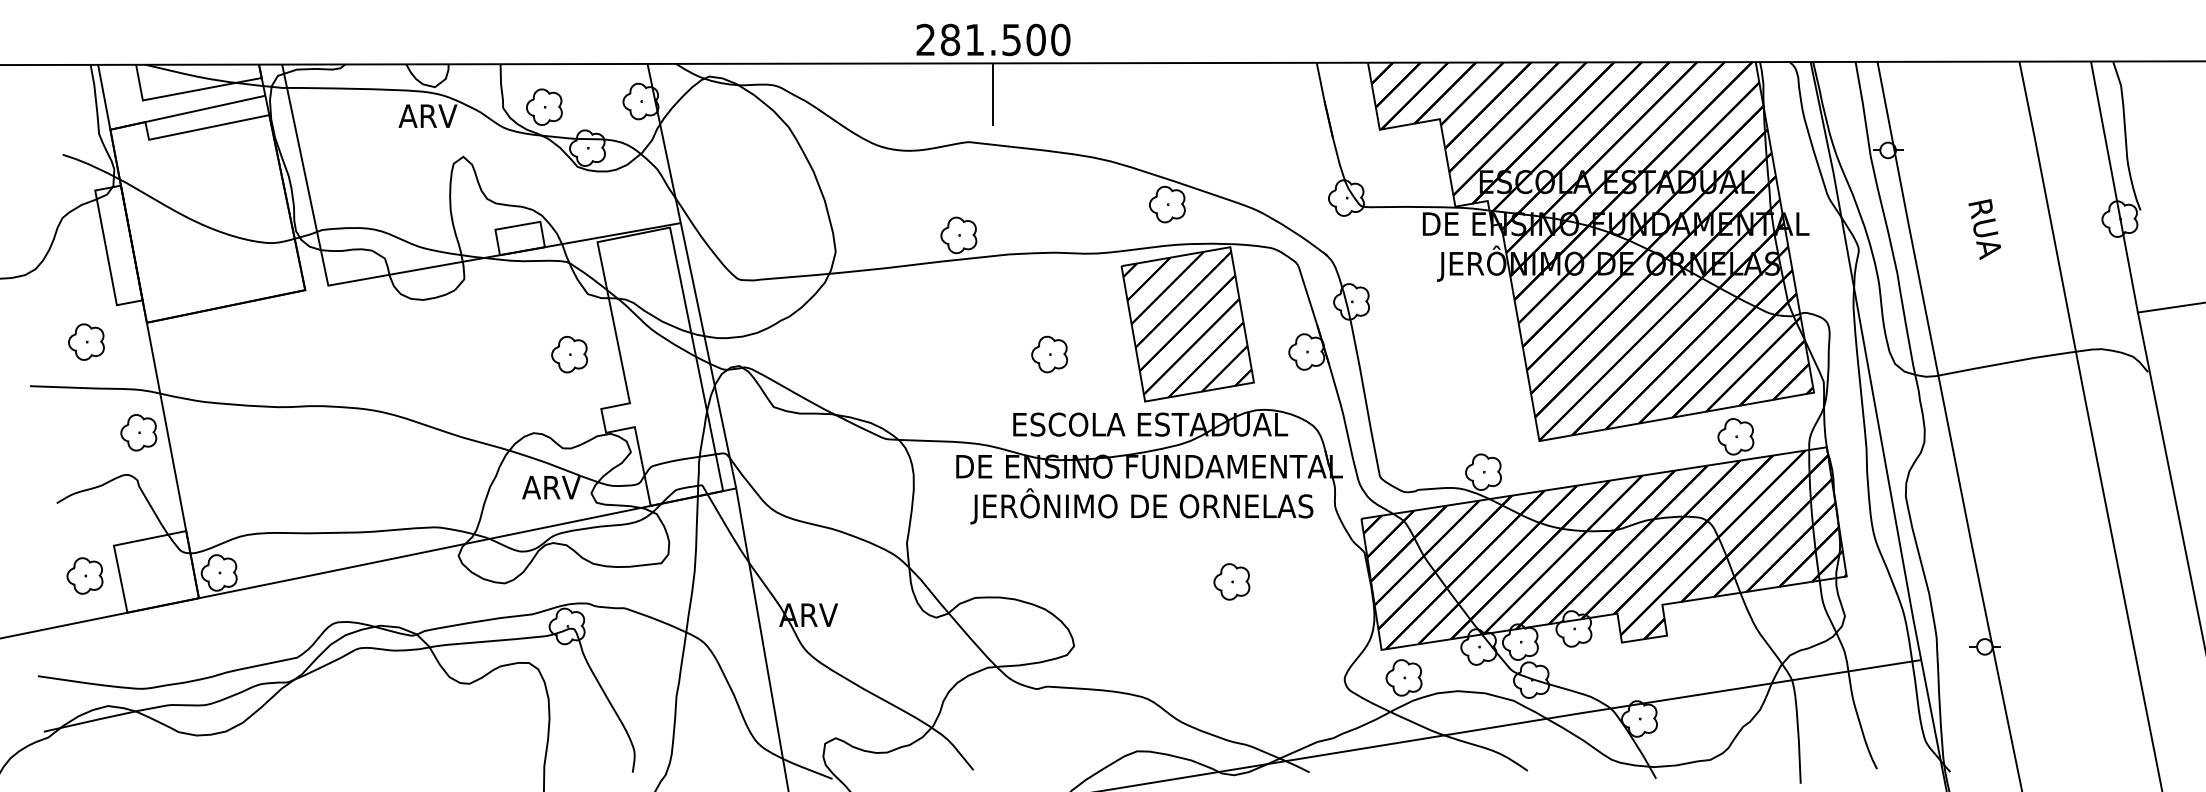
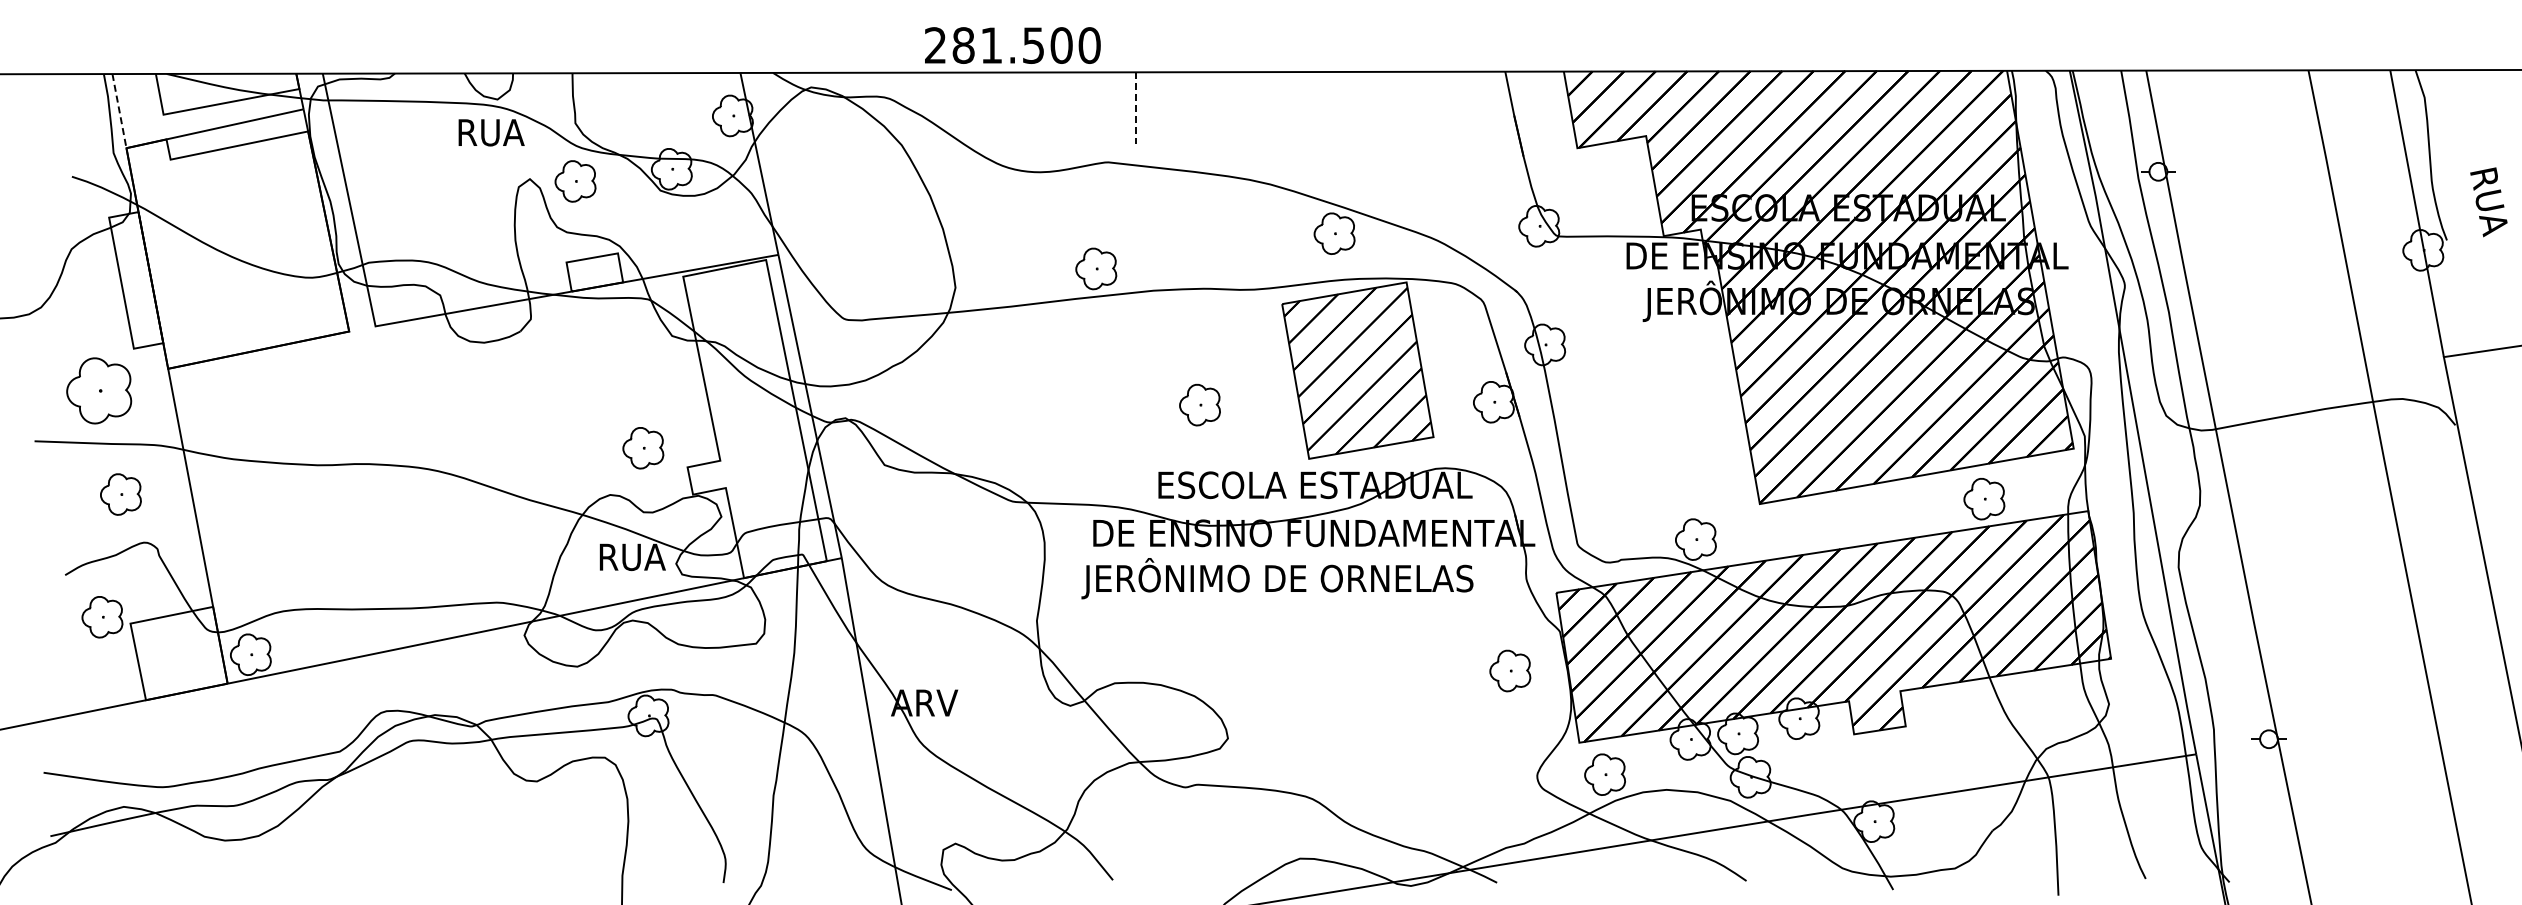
text: (993, 39) -> (1012, 45), moved
line: (993, 95) -> (1135, 108), solid -> dashed
line: (104, 97) -> (119, 111), solid -> dashed
part: (544, 107) -> (575, 181), moved
text: (428, 116) -> (489, 132), ARV -> RUA
text: (1984, 229) -> (2488, 202), moved
part: (85, 341) -> (98, 390), size x1.6
part: (569, 354) -> (643, 448), moved
part: (138, 432) -> (120, 494), moved
text: (552, 487) -> (631, 557), ARV -> RUA
text: (1141, 506) -> (1277, 578), moved
part: (85, 576) -> (102, 617), moved
part: (1232, 581) -> (1510, 670), moved

